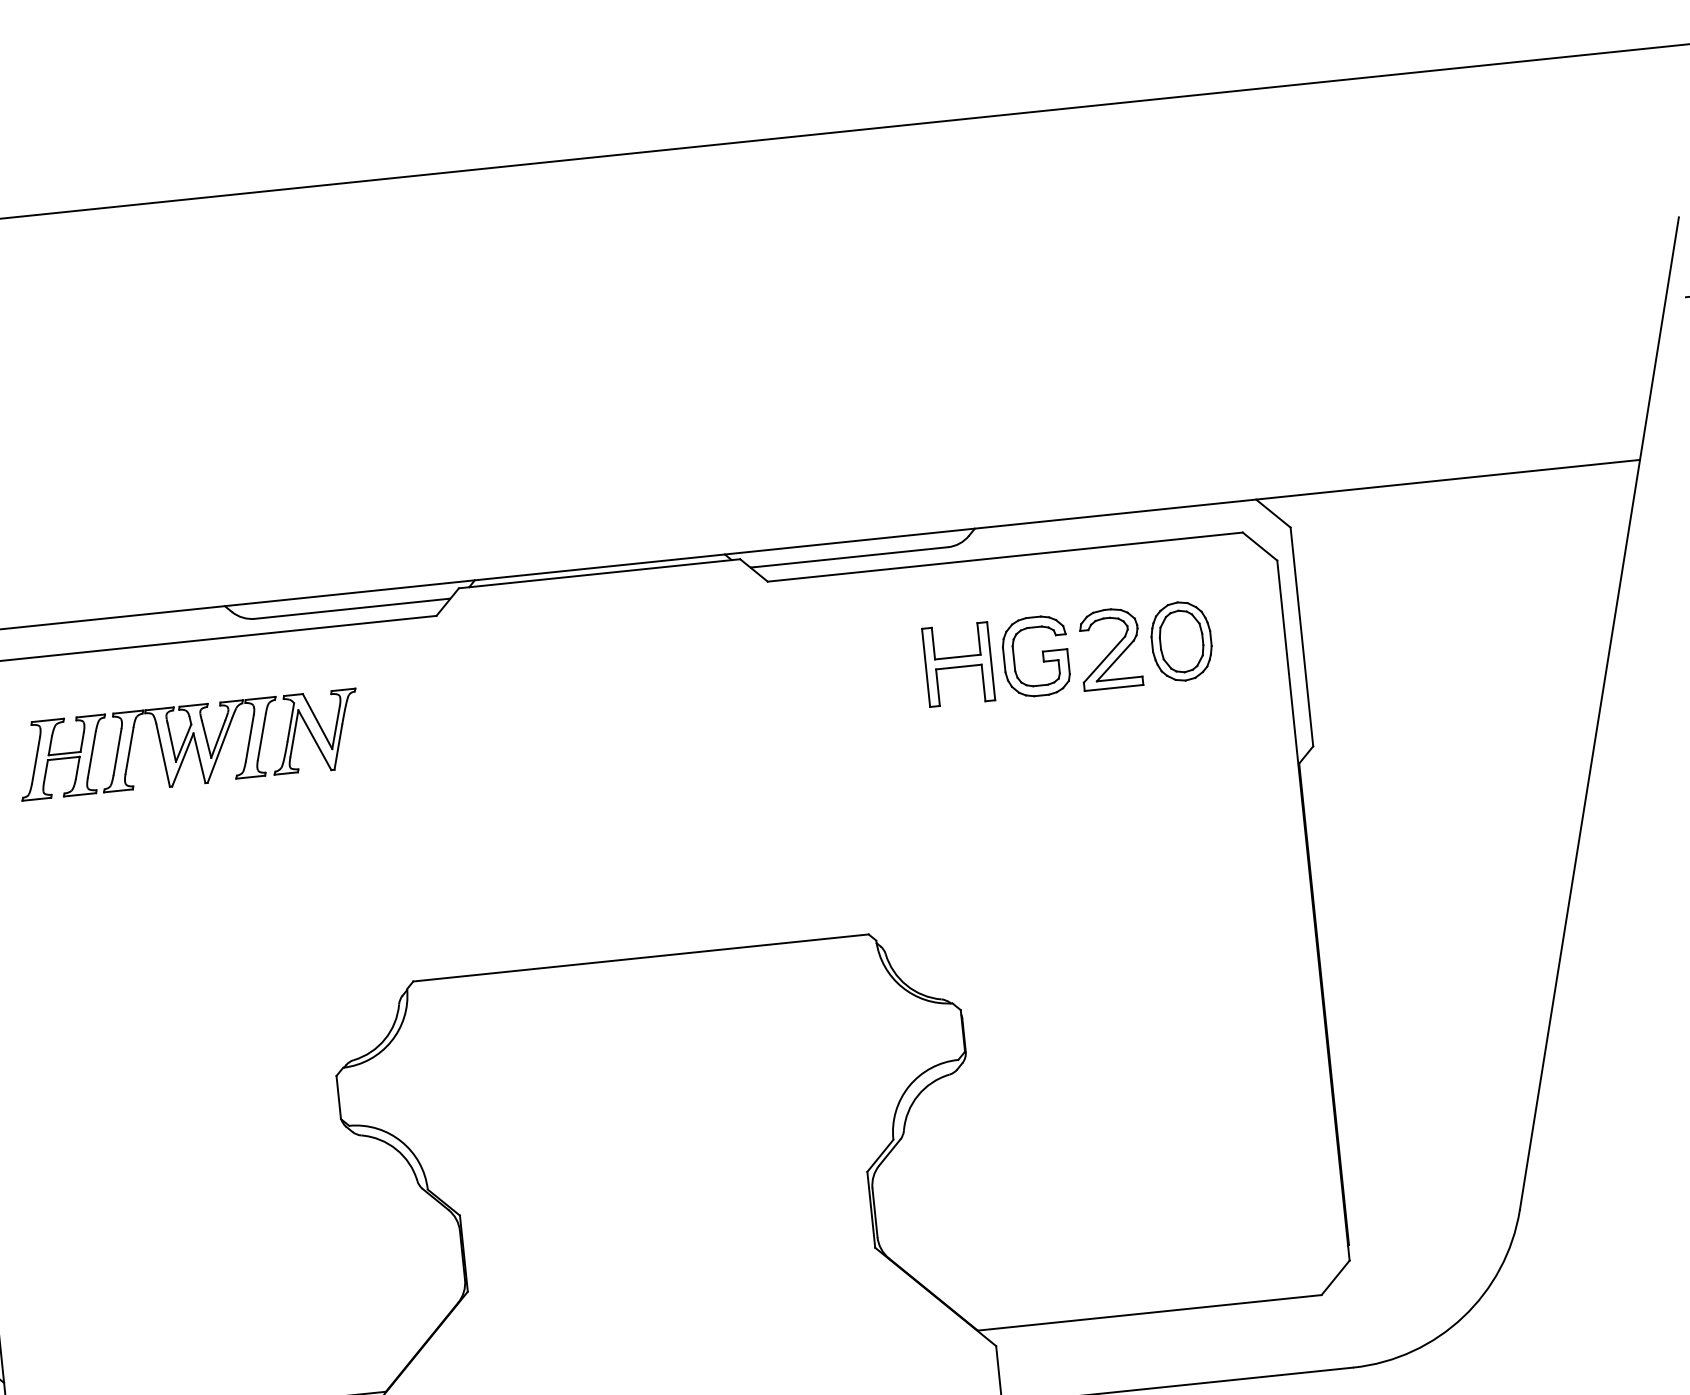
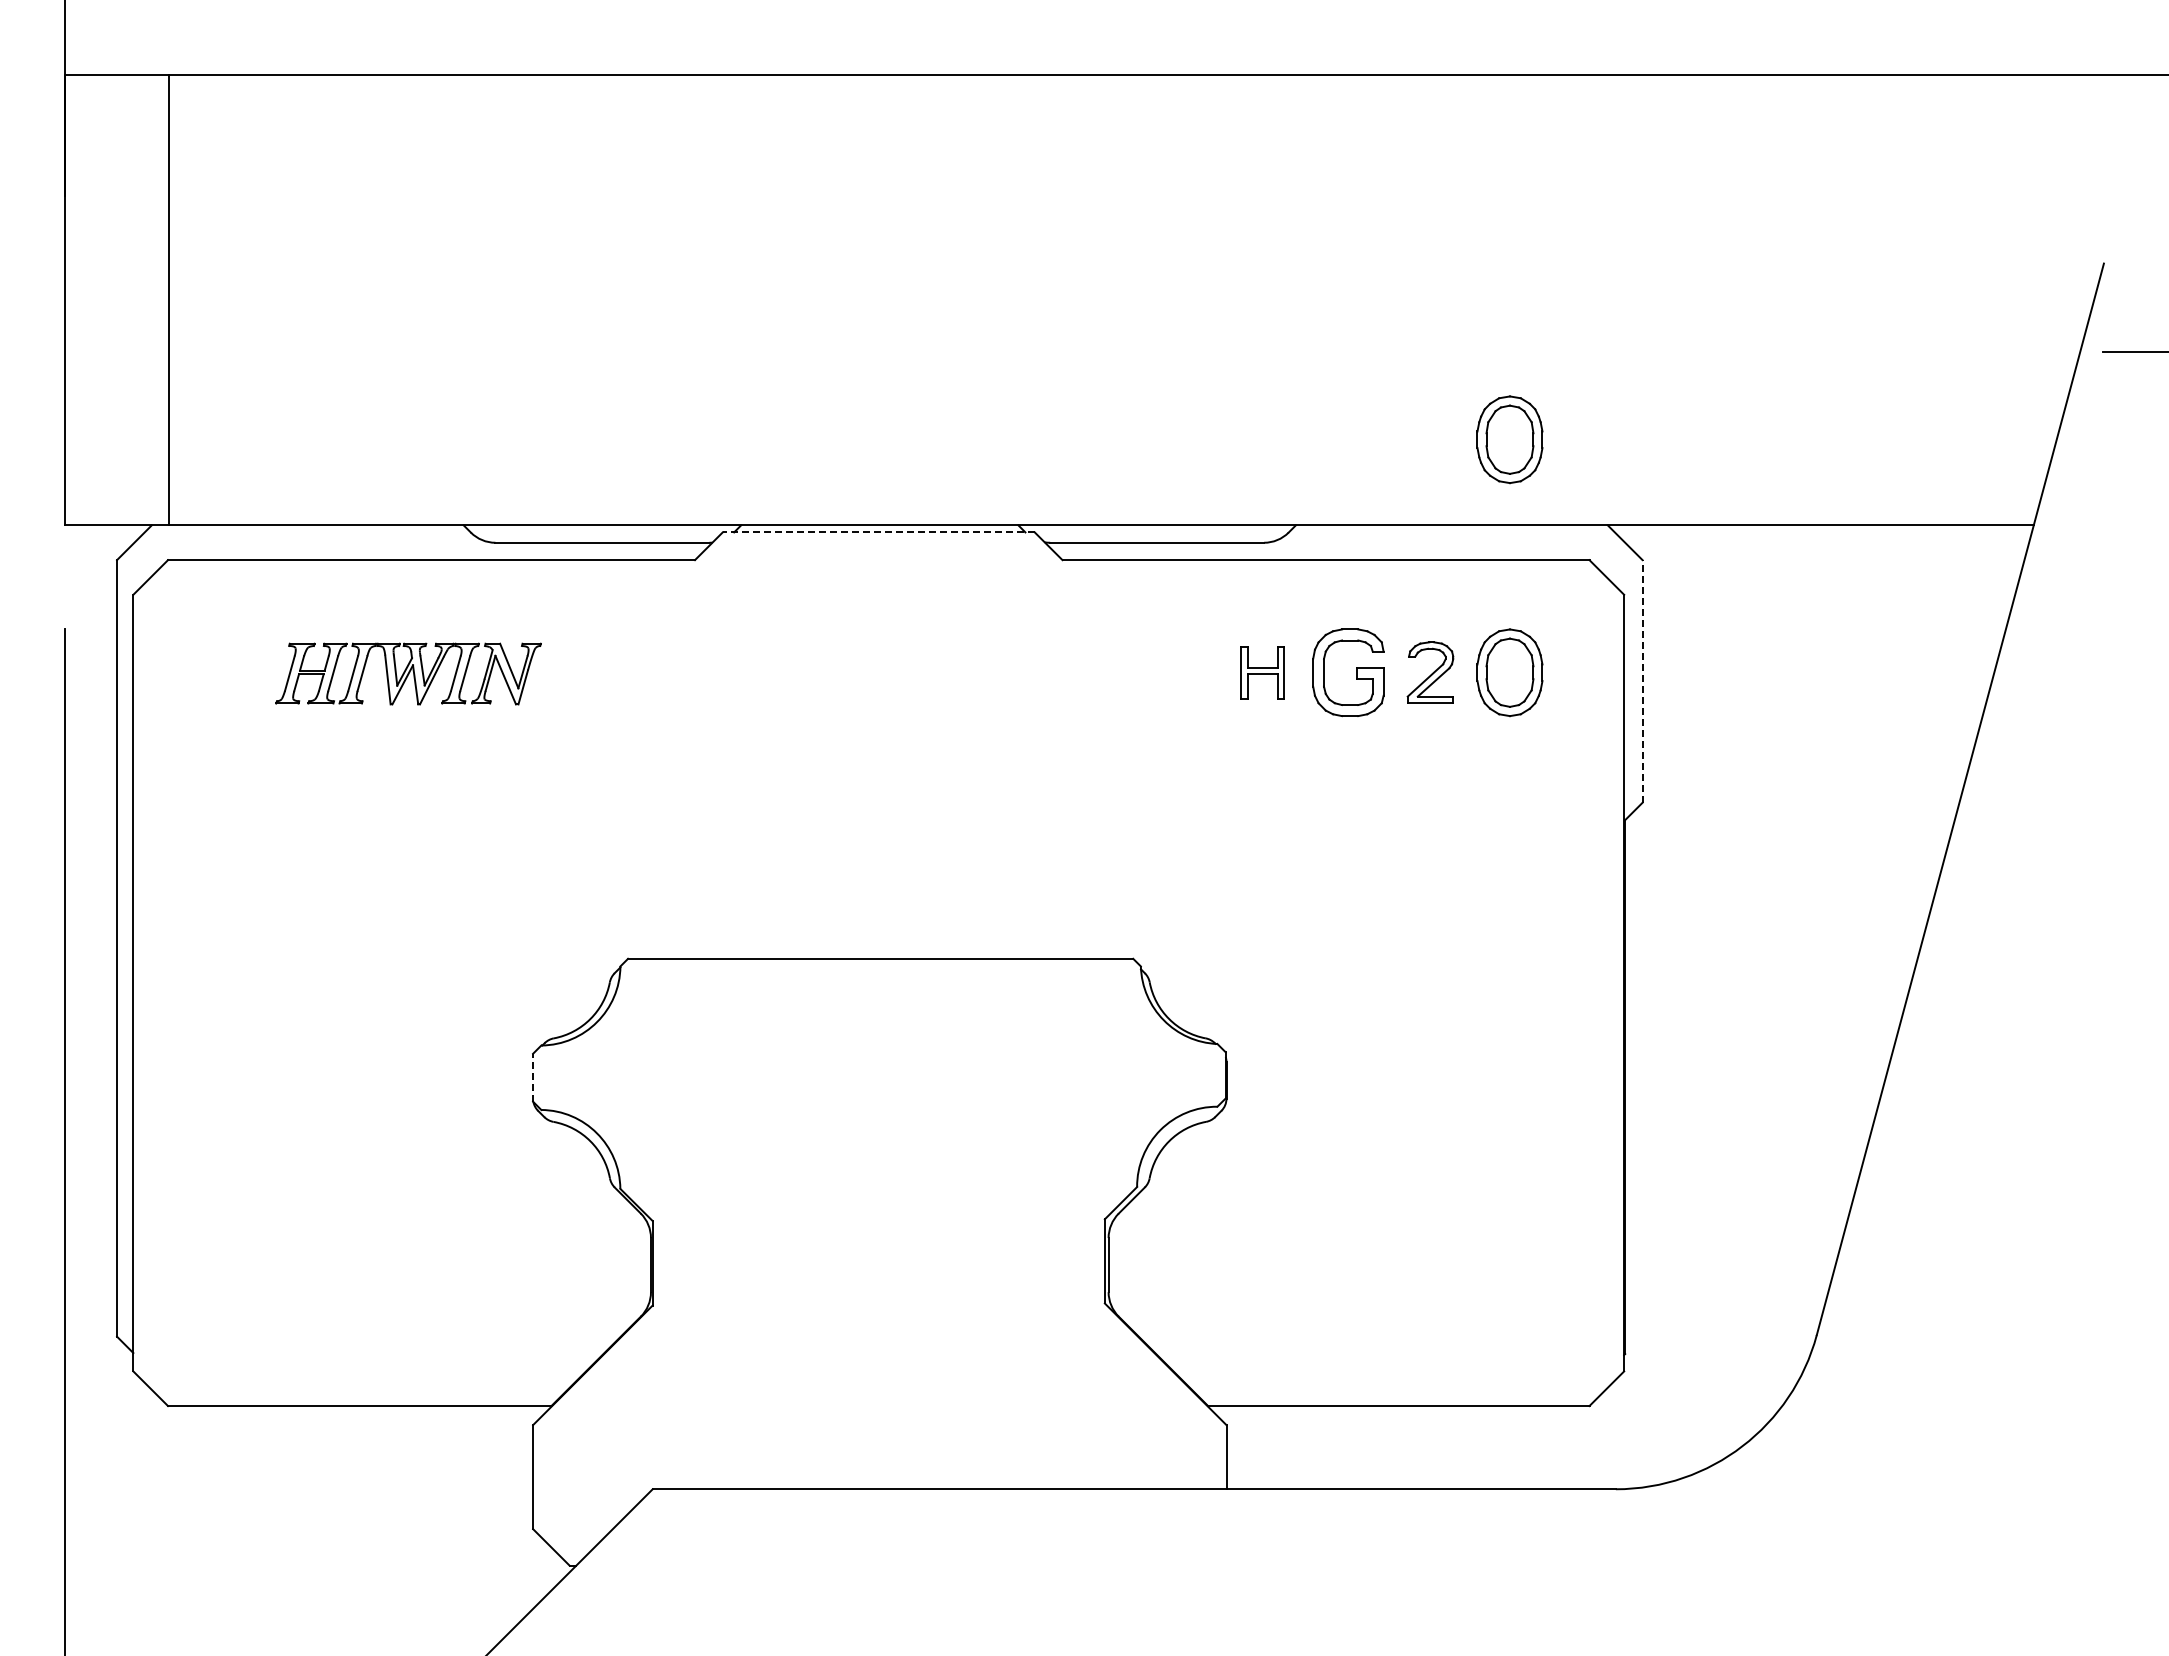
part: (1159, 431) -> (1509, 439), added
line: (599, 573) -> (878, 532), solid -> dashed
line: (1301, 636) -> (1642, 680), solid -> dashed
part: (1109, 648) -> (1430, 672), size x0.7
part: (958, 664) -> (1262, 672), size x0.6
part: (188, 744) -> (408, 673), size x0.7
line: (339, 1097) -> (533, 1077), solid -> dashed

